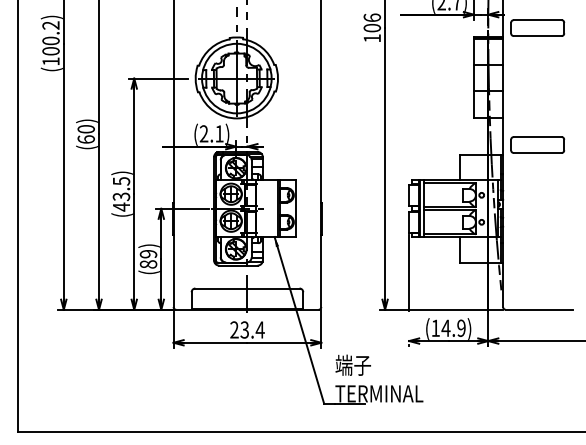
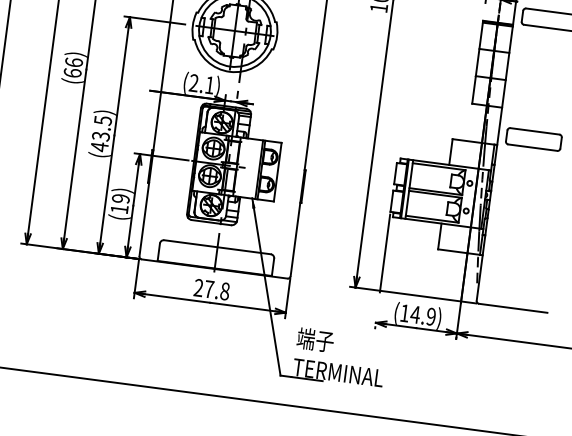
text: (85, 129) -> (73, 62), (60) -> (66)
text: (148, 264) -> (119, 209), (89) -> (19)
text: (252, 329) -> (217, 289), 23.4 -> 27.8

